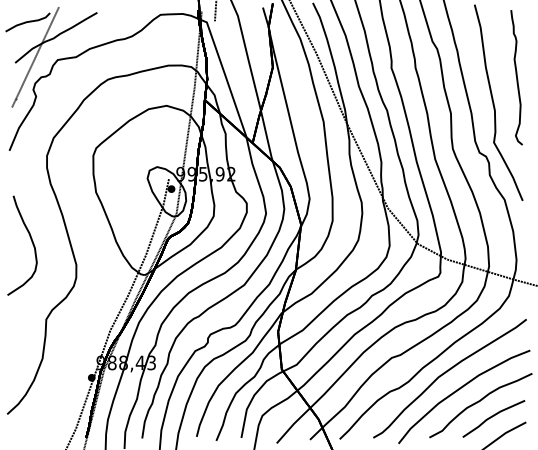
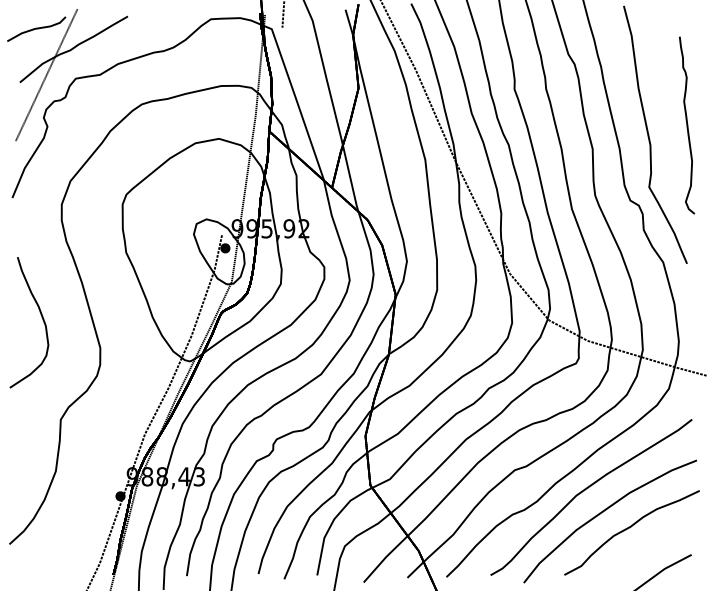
curve: (516, 77) -> (686, 125), moved
line: (492, 417) -> (647, 548), removed

